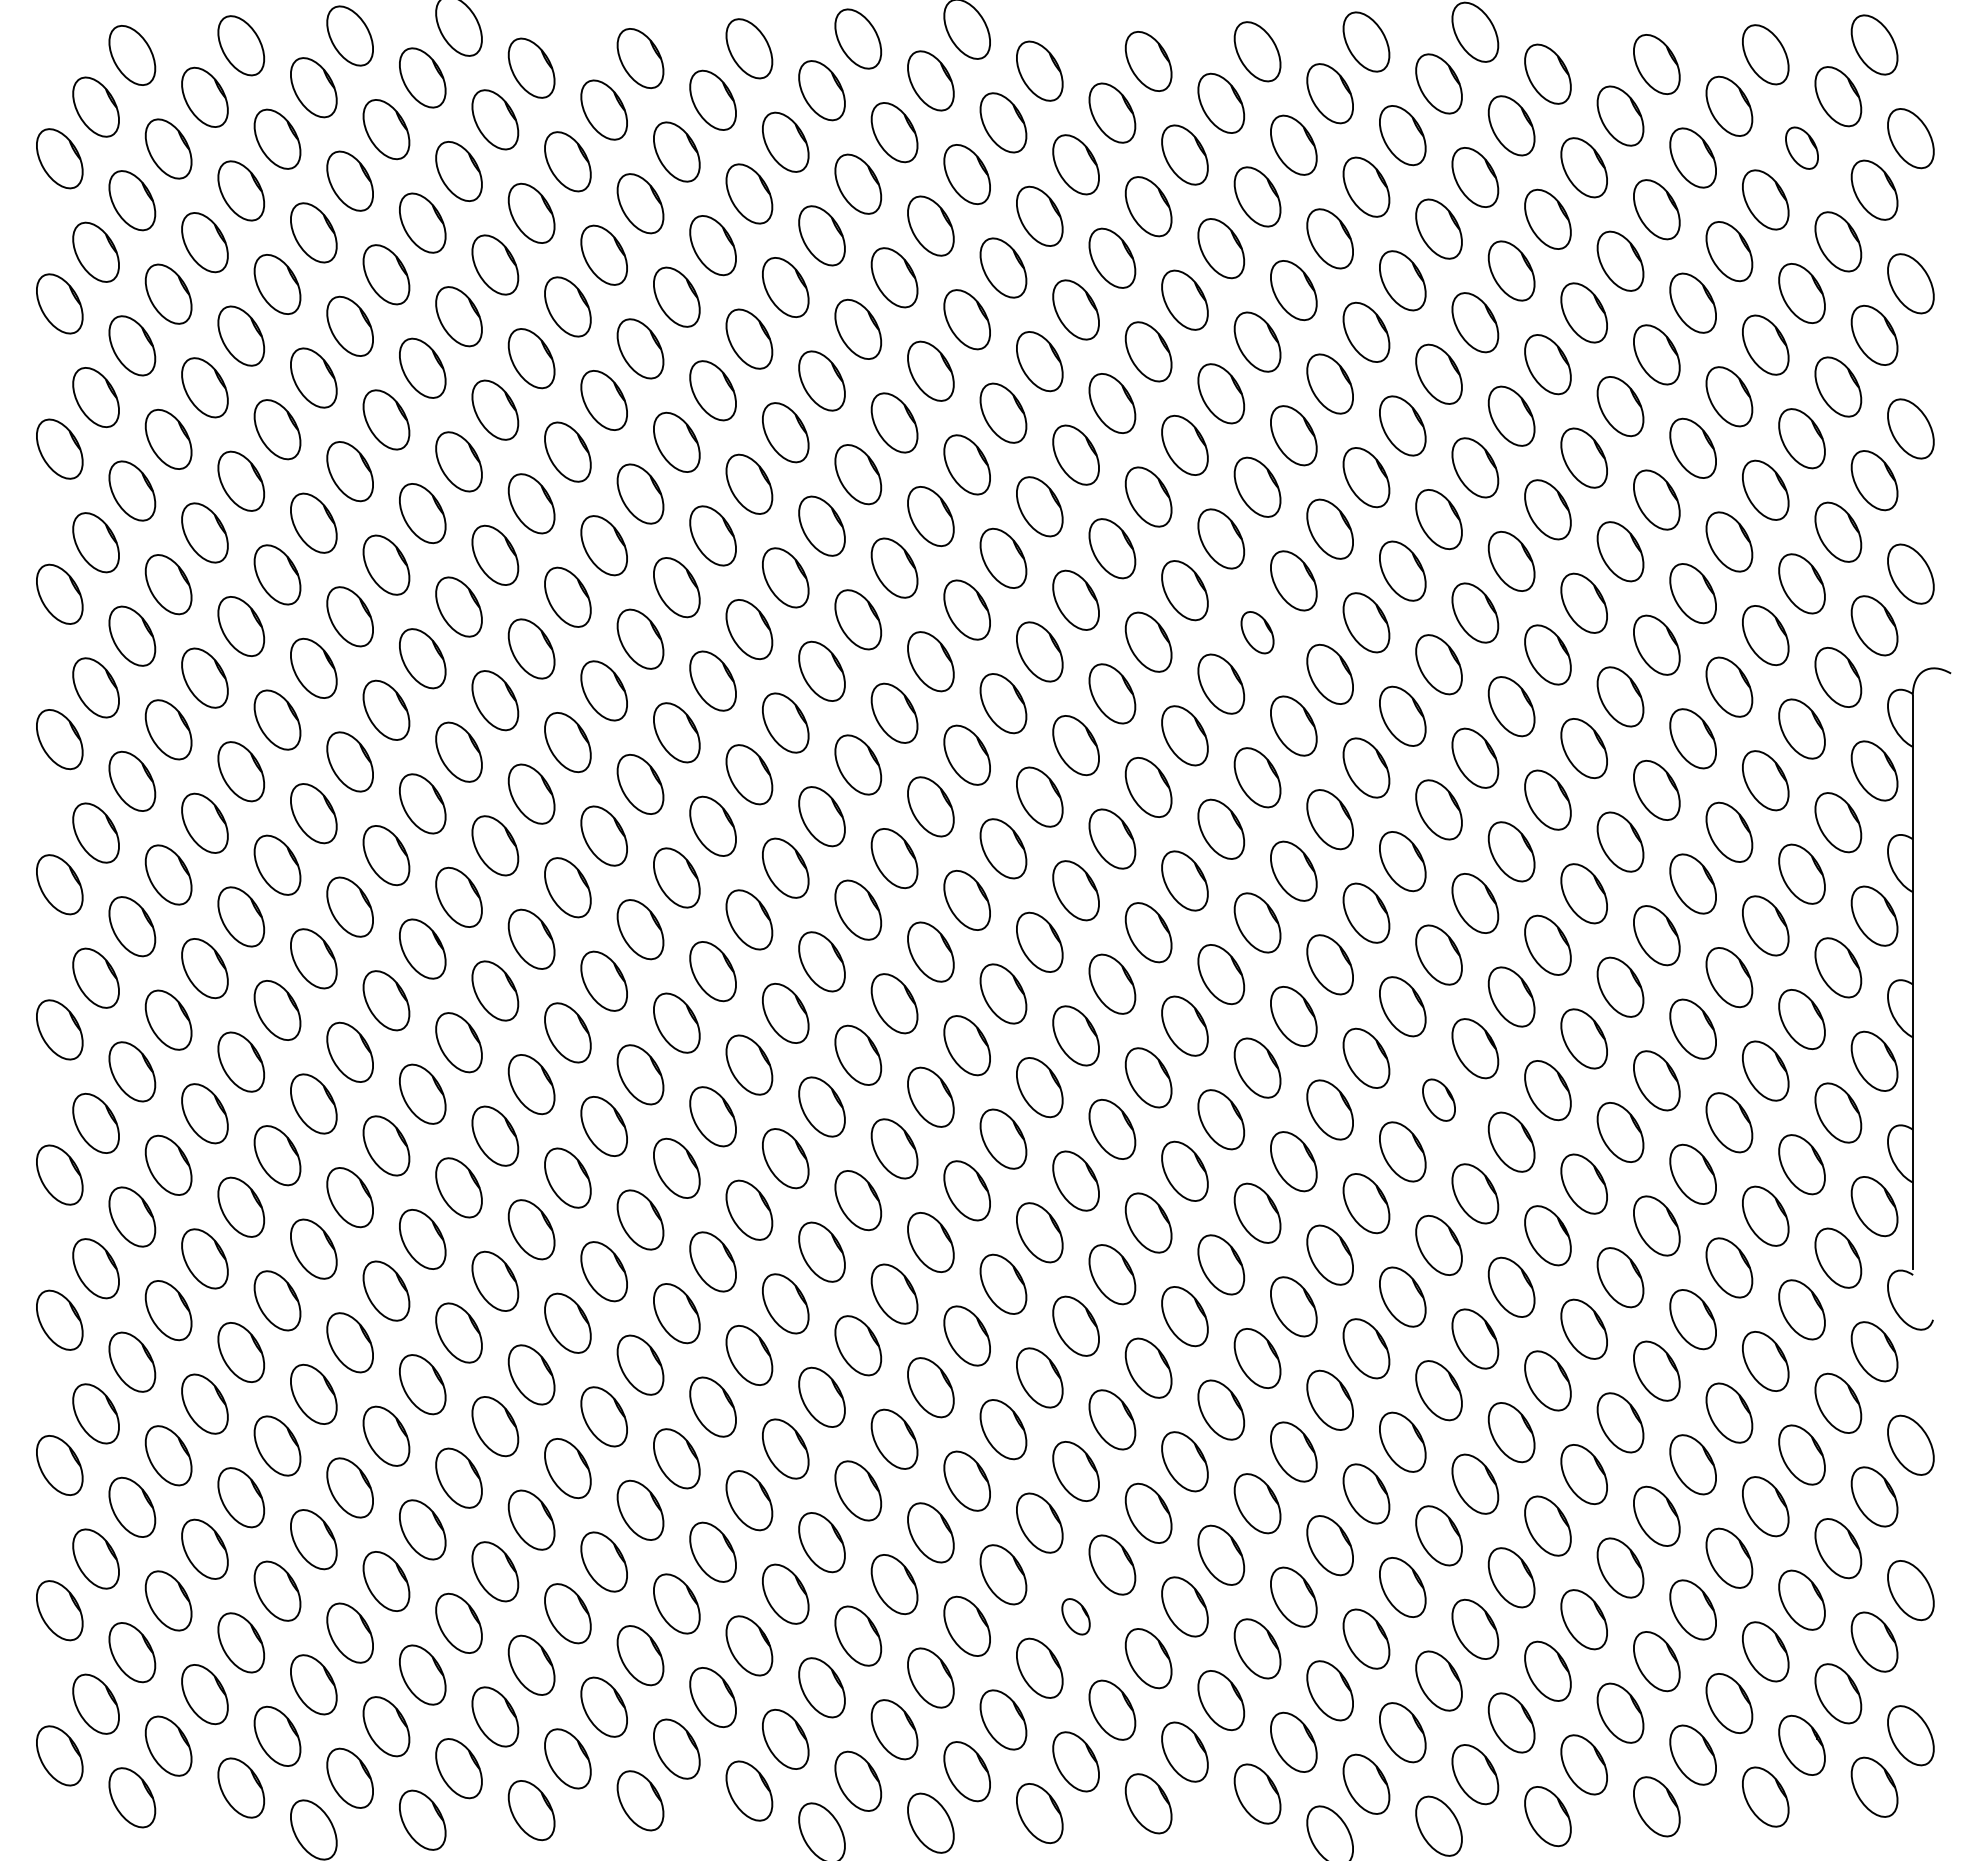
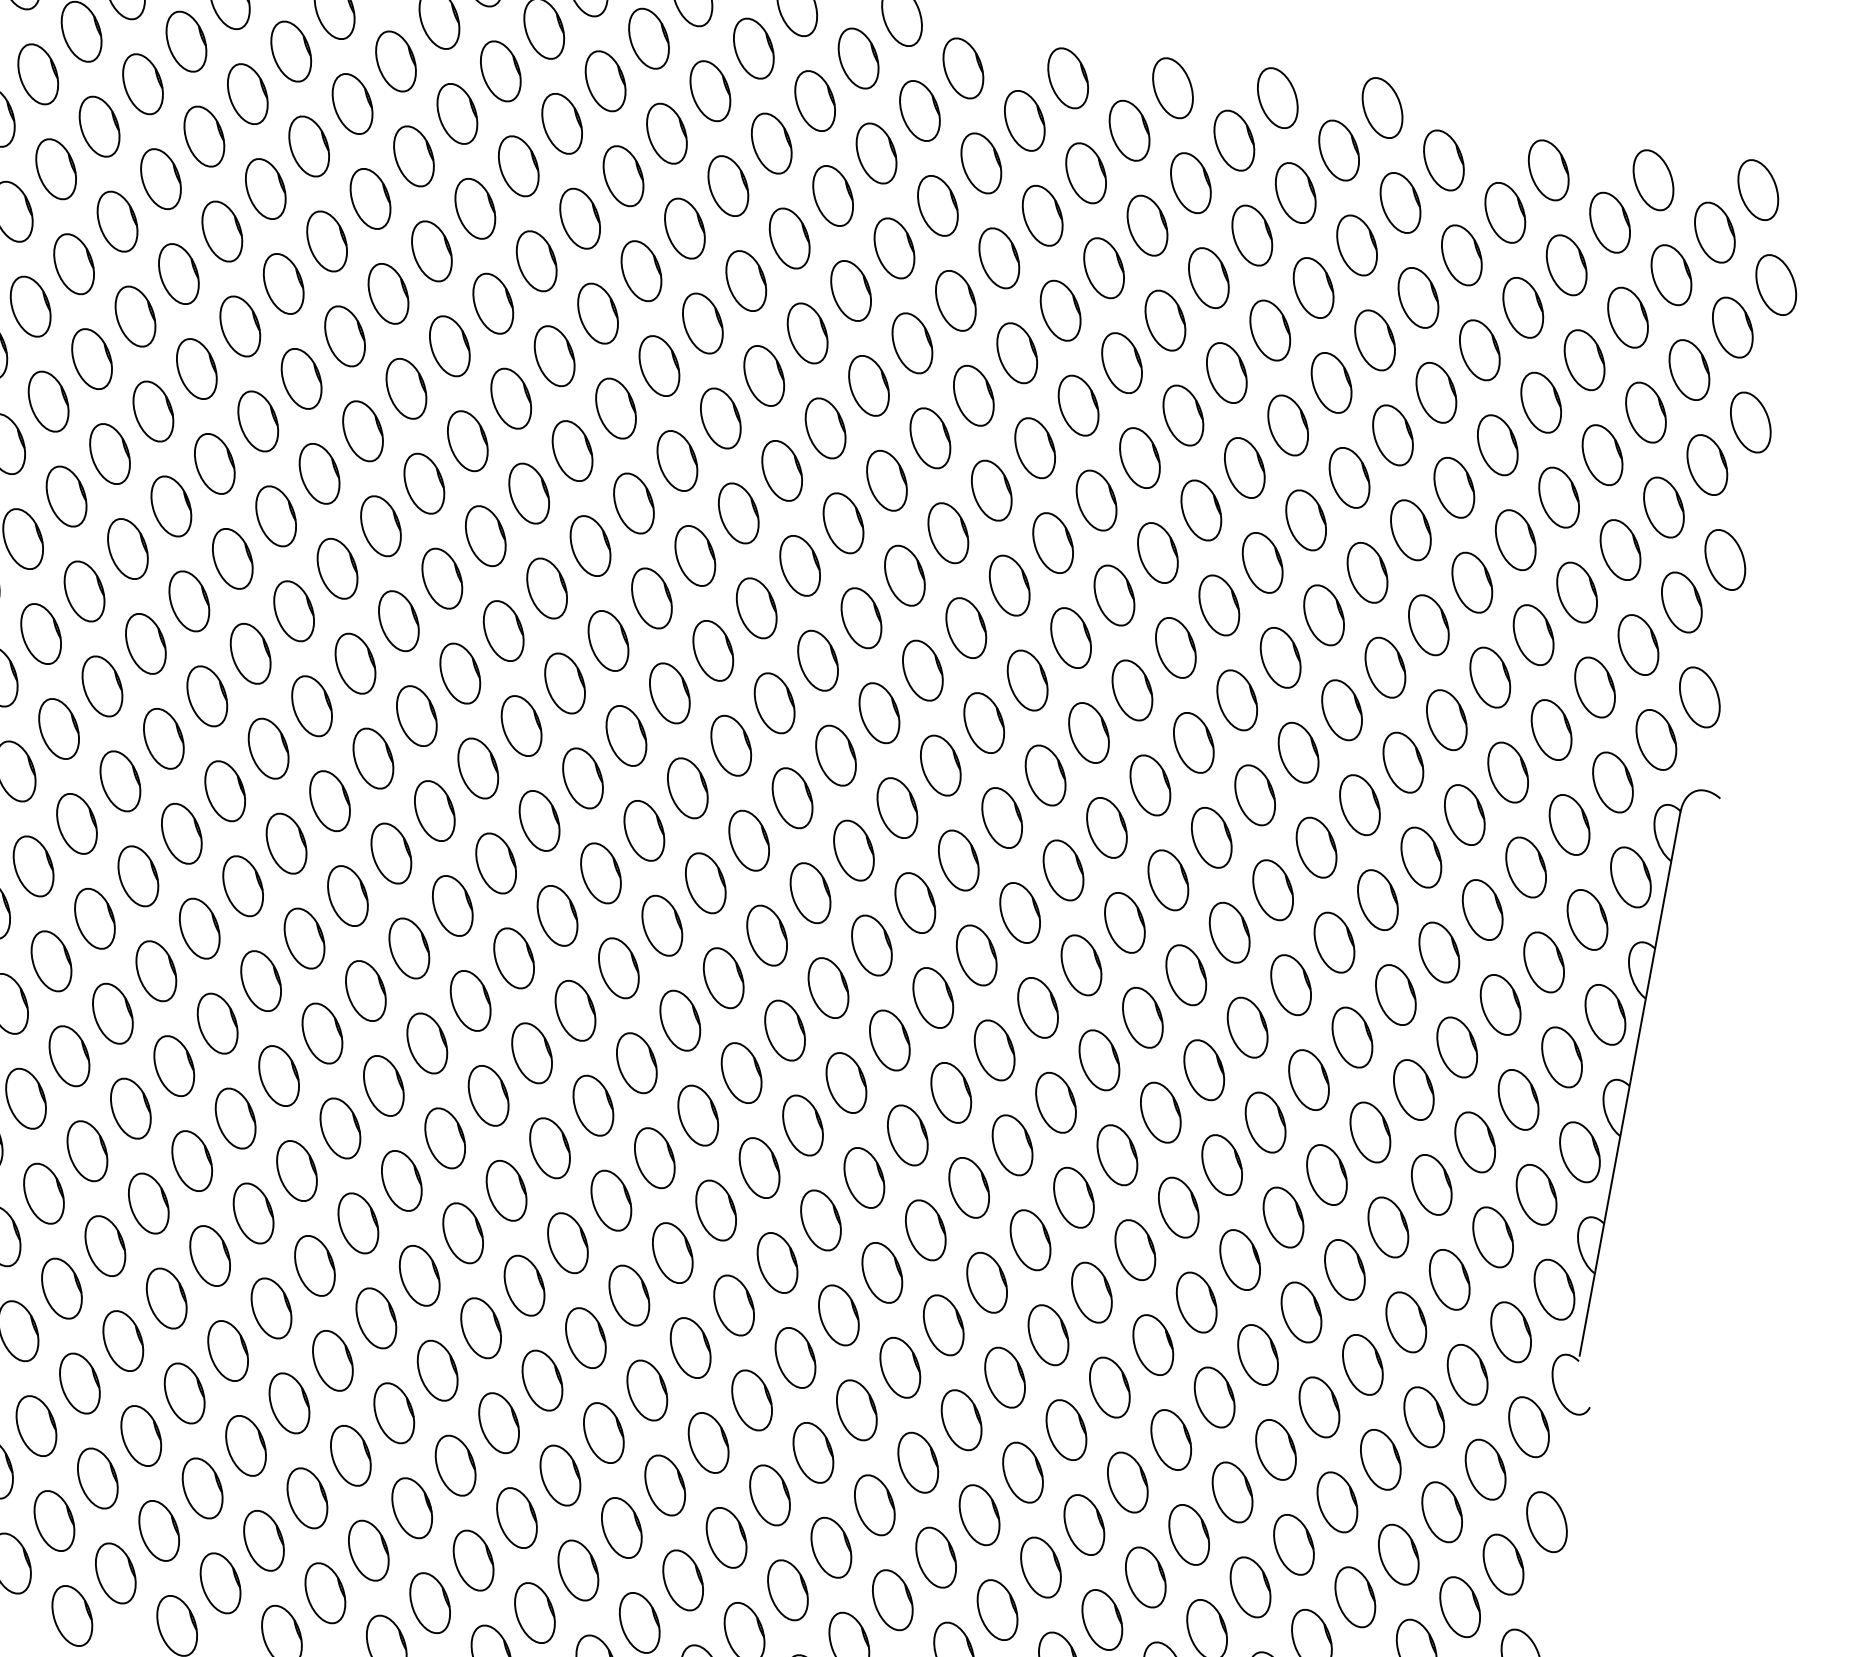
part: (1801, 147) -> (1671, 274), size x1.43
part: (1257, 632) -> (1071, 638), size x1.43
part: (1438, 1099) -> (1160, 1111), size x1.43
part: (1075, 1616) -> (726, 1537), size x1.67

